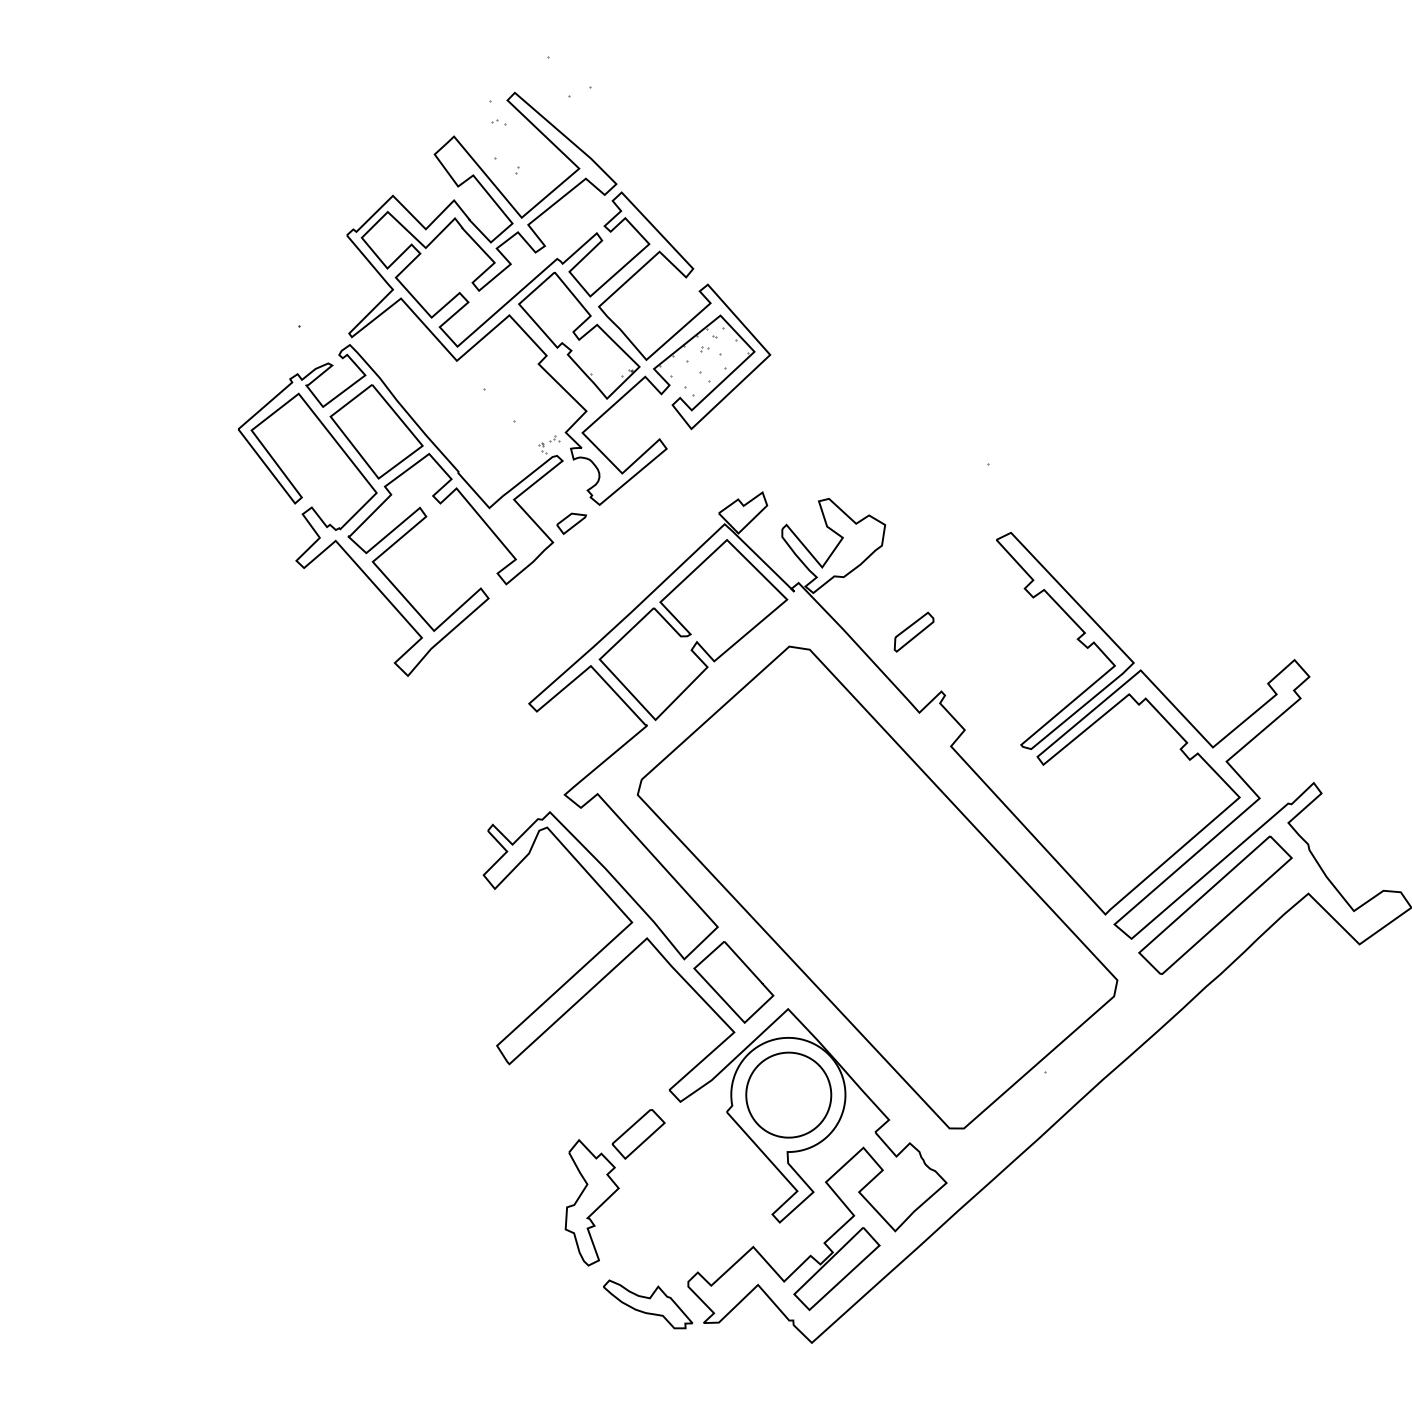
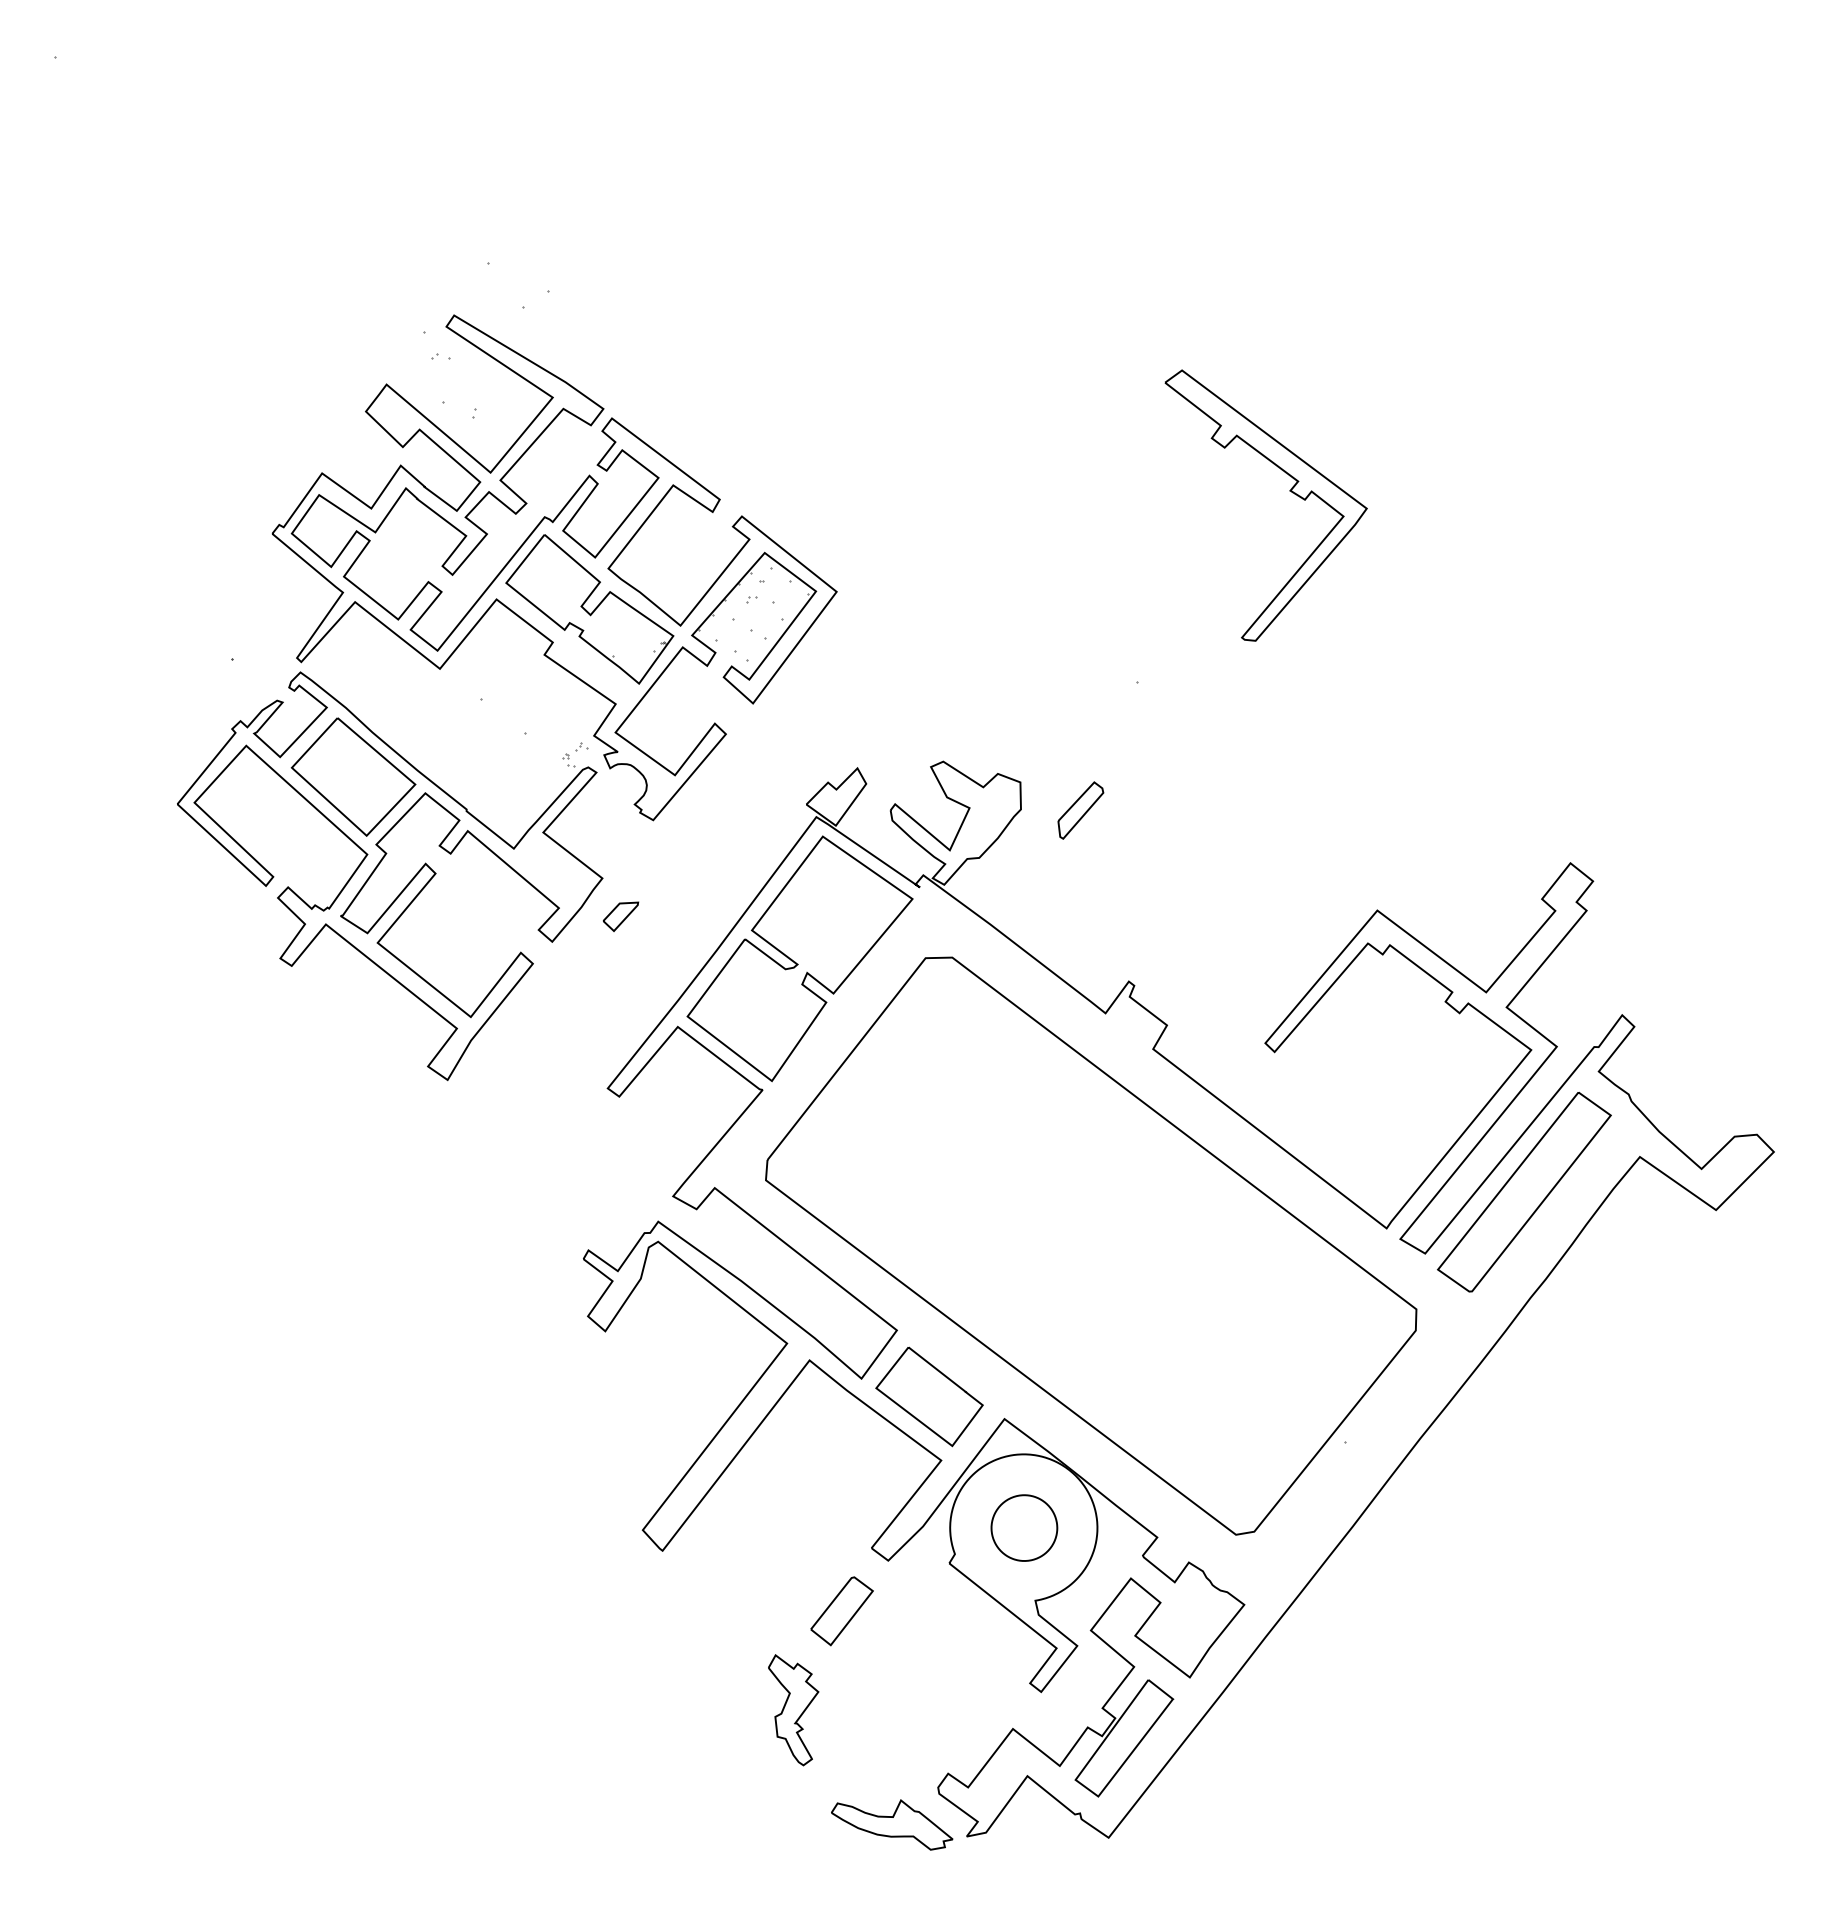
part: (570, 523) -> (620, 916), moved
part: (913, 632) -> (1080, 810), moved
part: (1076, 639) -> (1289, 491), moved
part: (788, 1094) -> (1024, 1527), size x0.6
part: (588, 1202) -> (793, 1709), size x0.7

